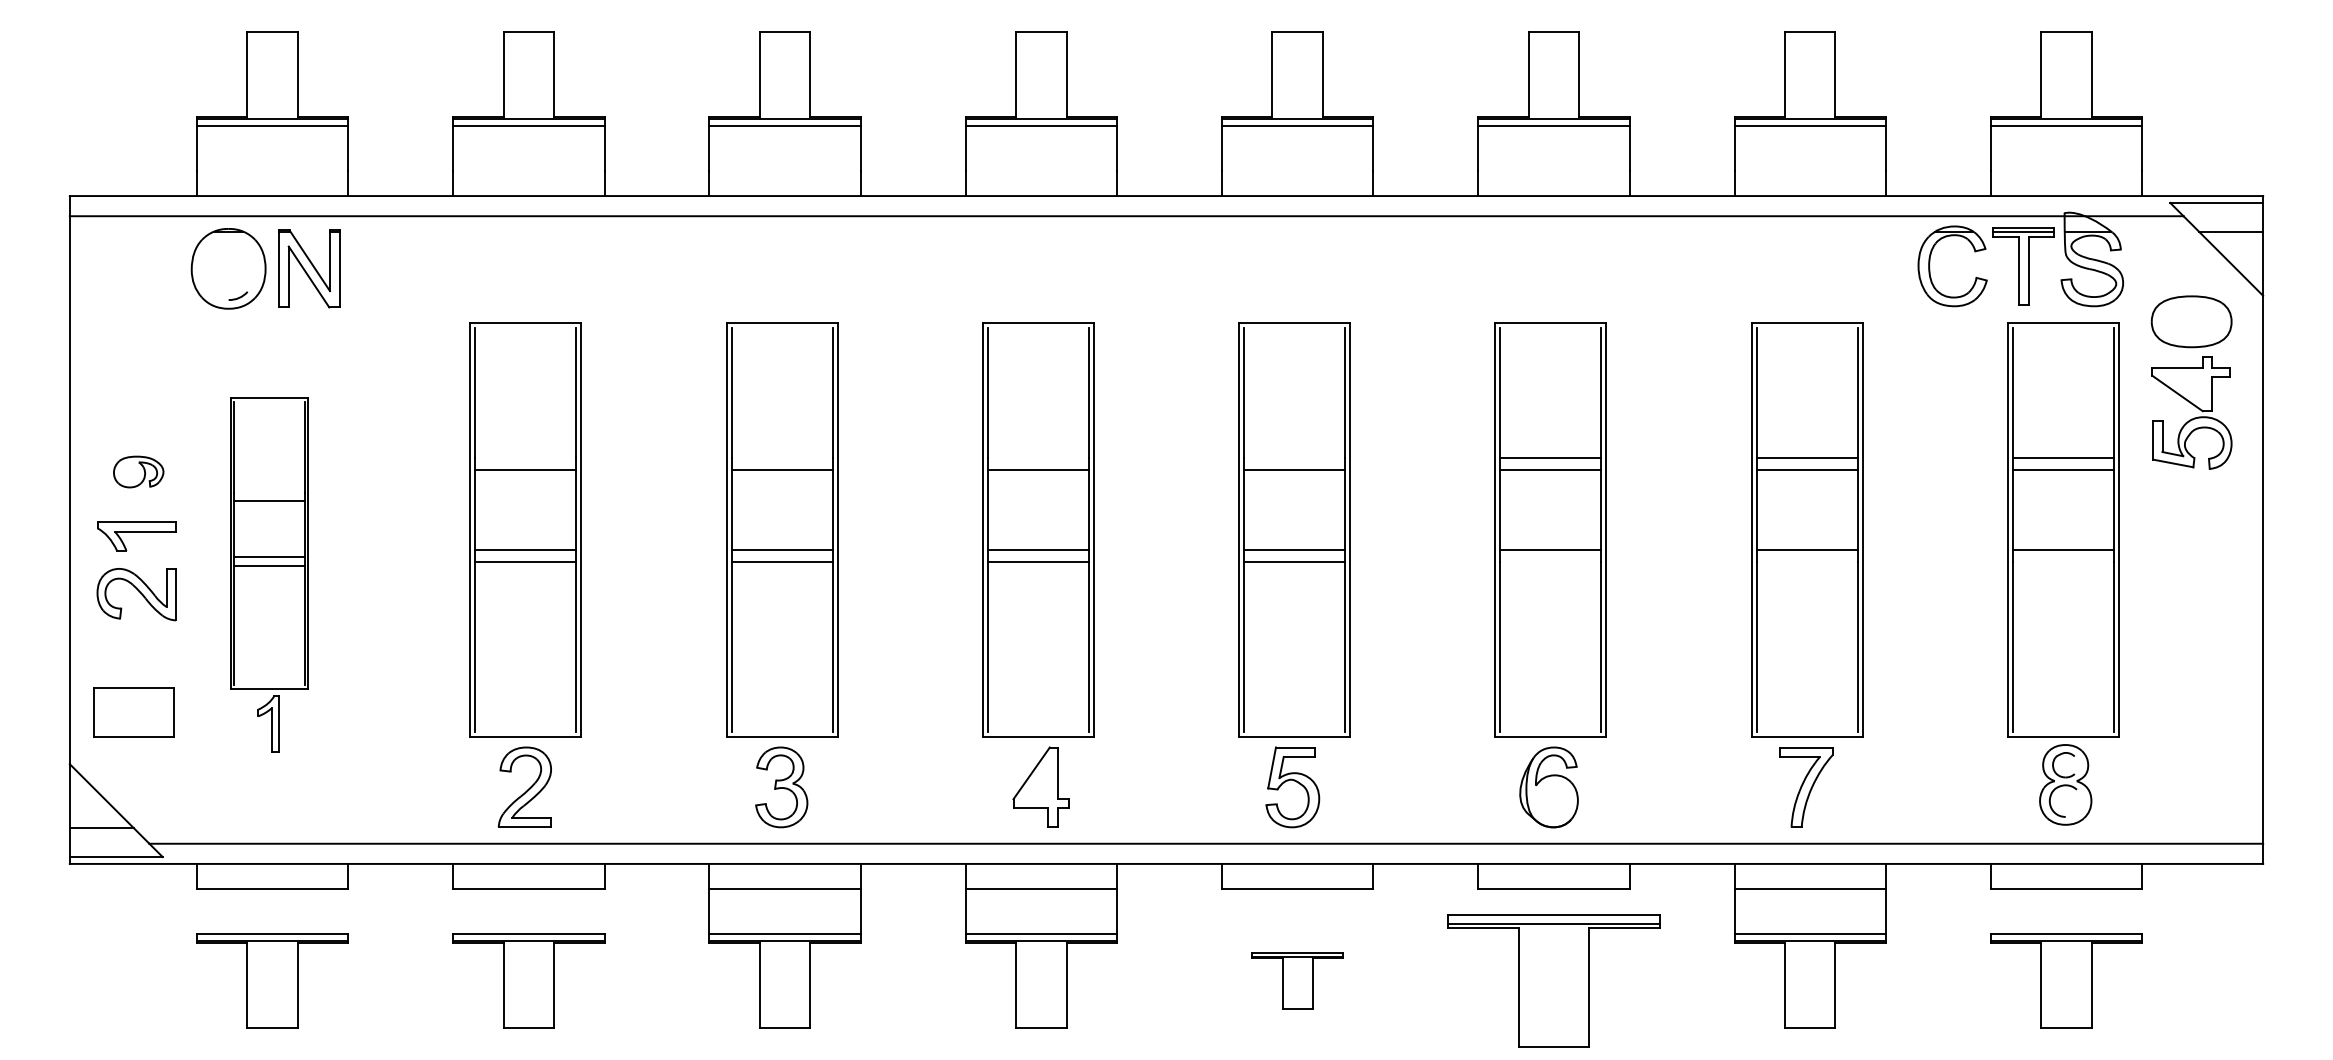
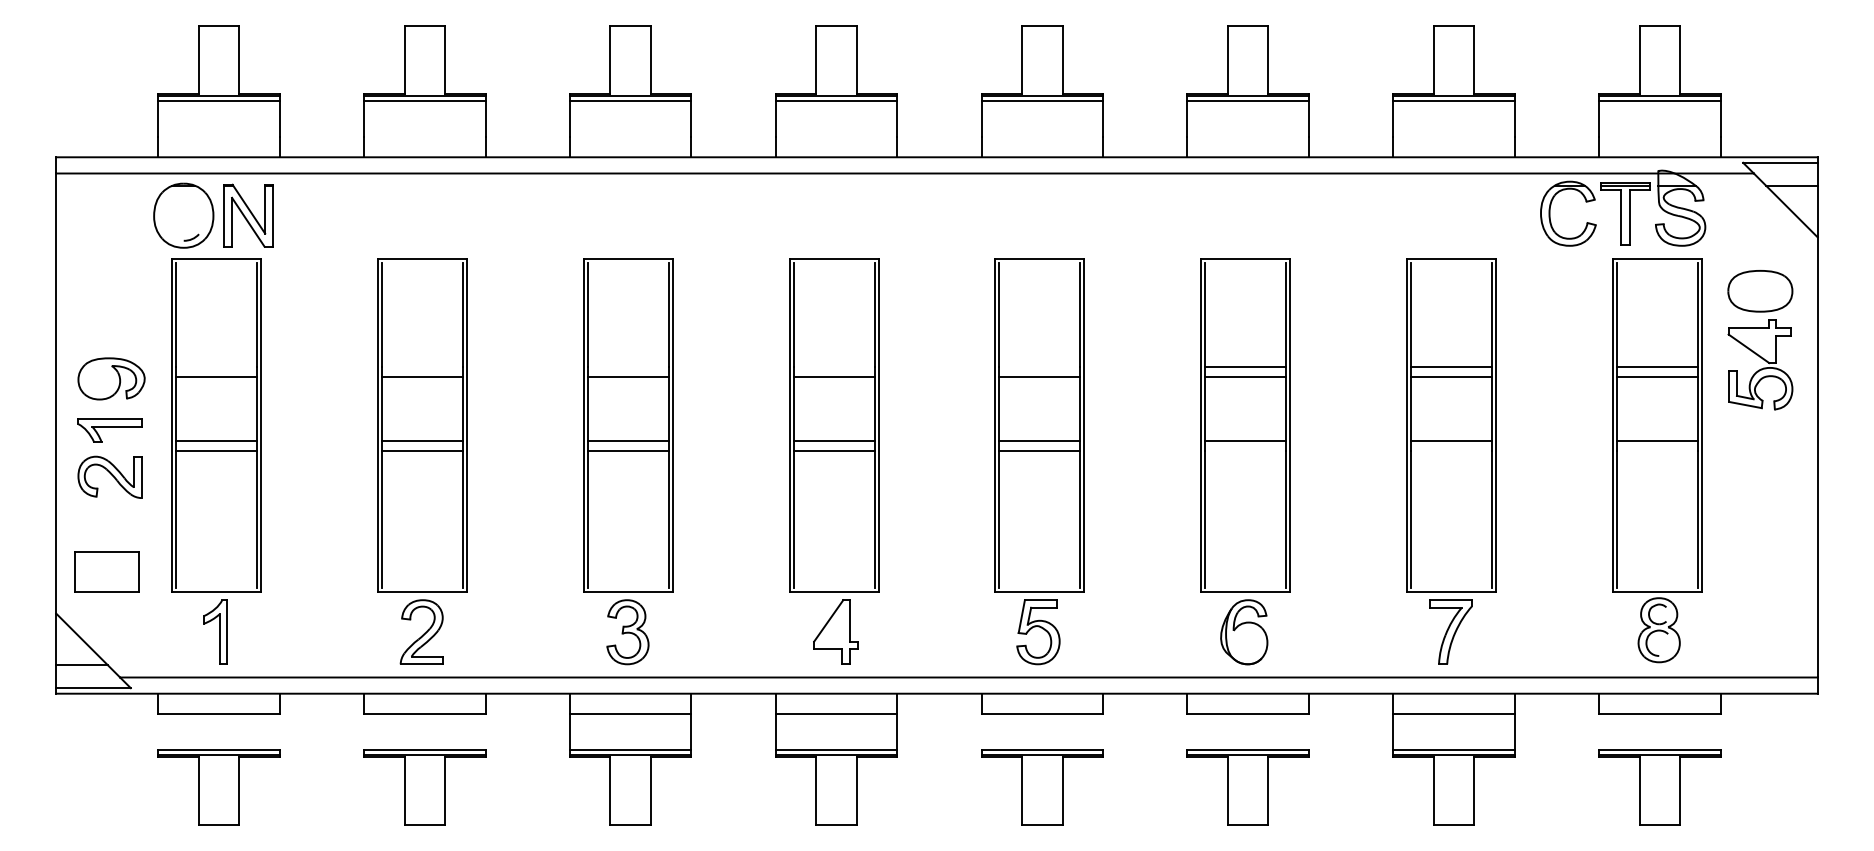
part: (2191, 383) -> (1760, 340), moved
part: (138, 471) -> (111, 378), size x1.67
part: (269, 574) -> (216, 461), size x1.43
part: (1297, 980) -> (1042, 787), size x1.67
part: (1553, 980) -> (1247, 787), size x0.71

